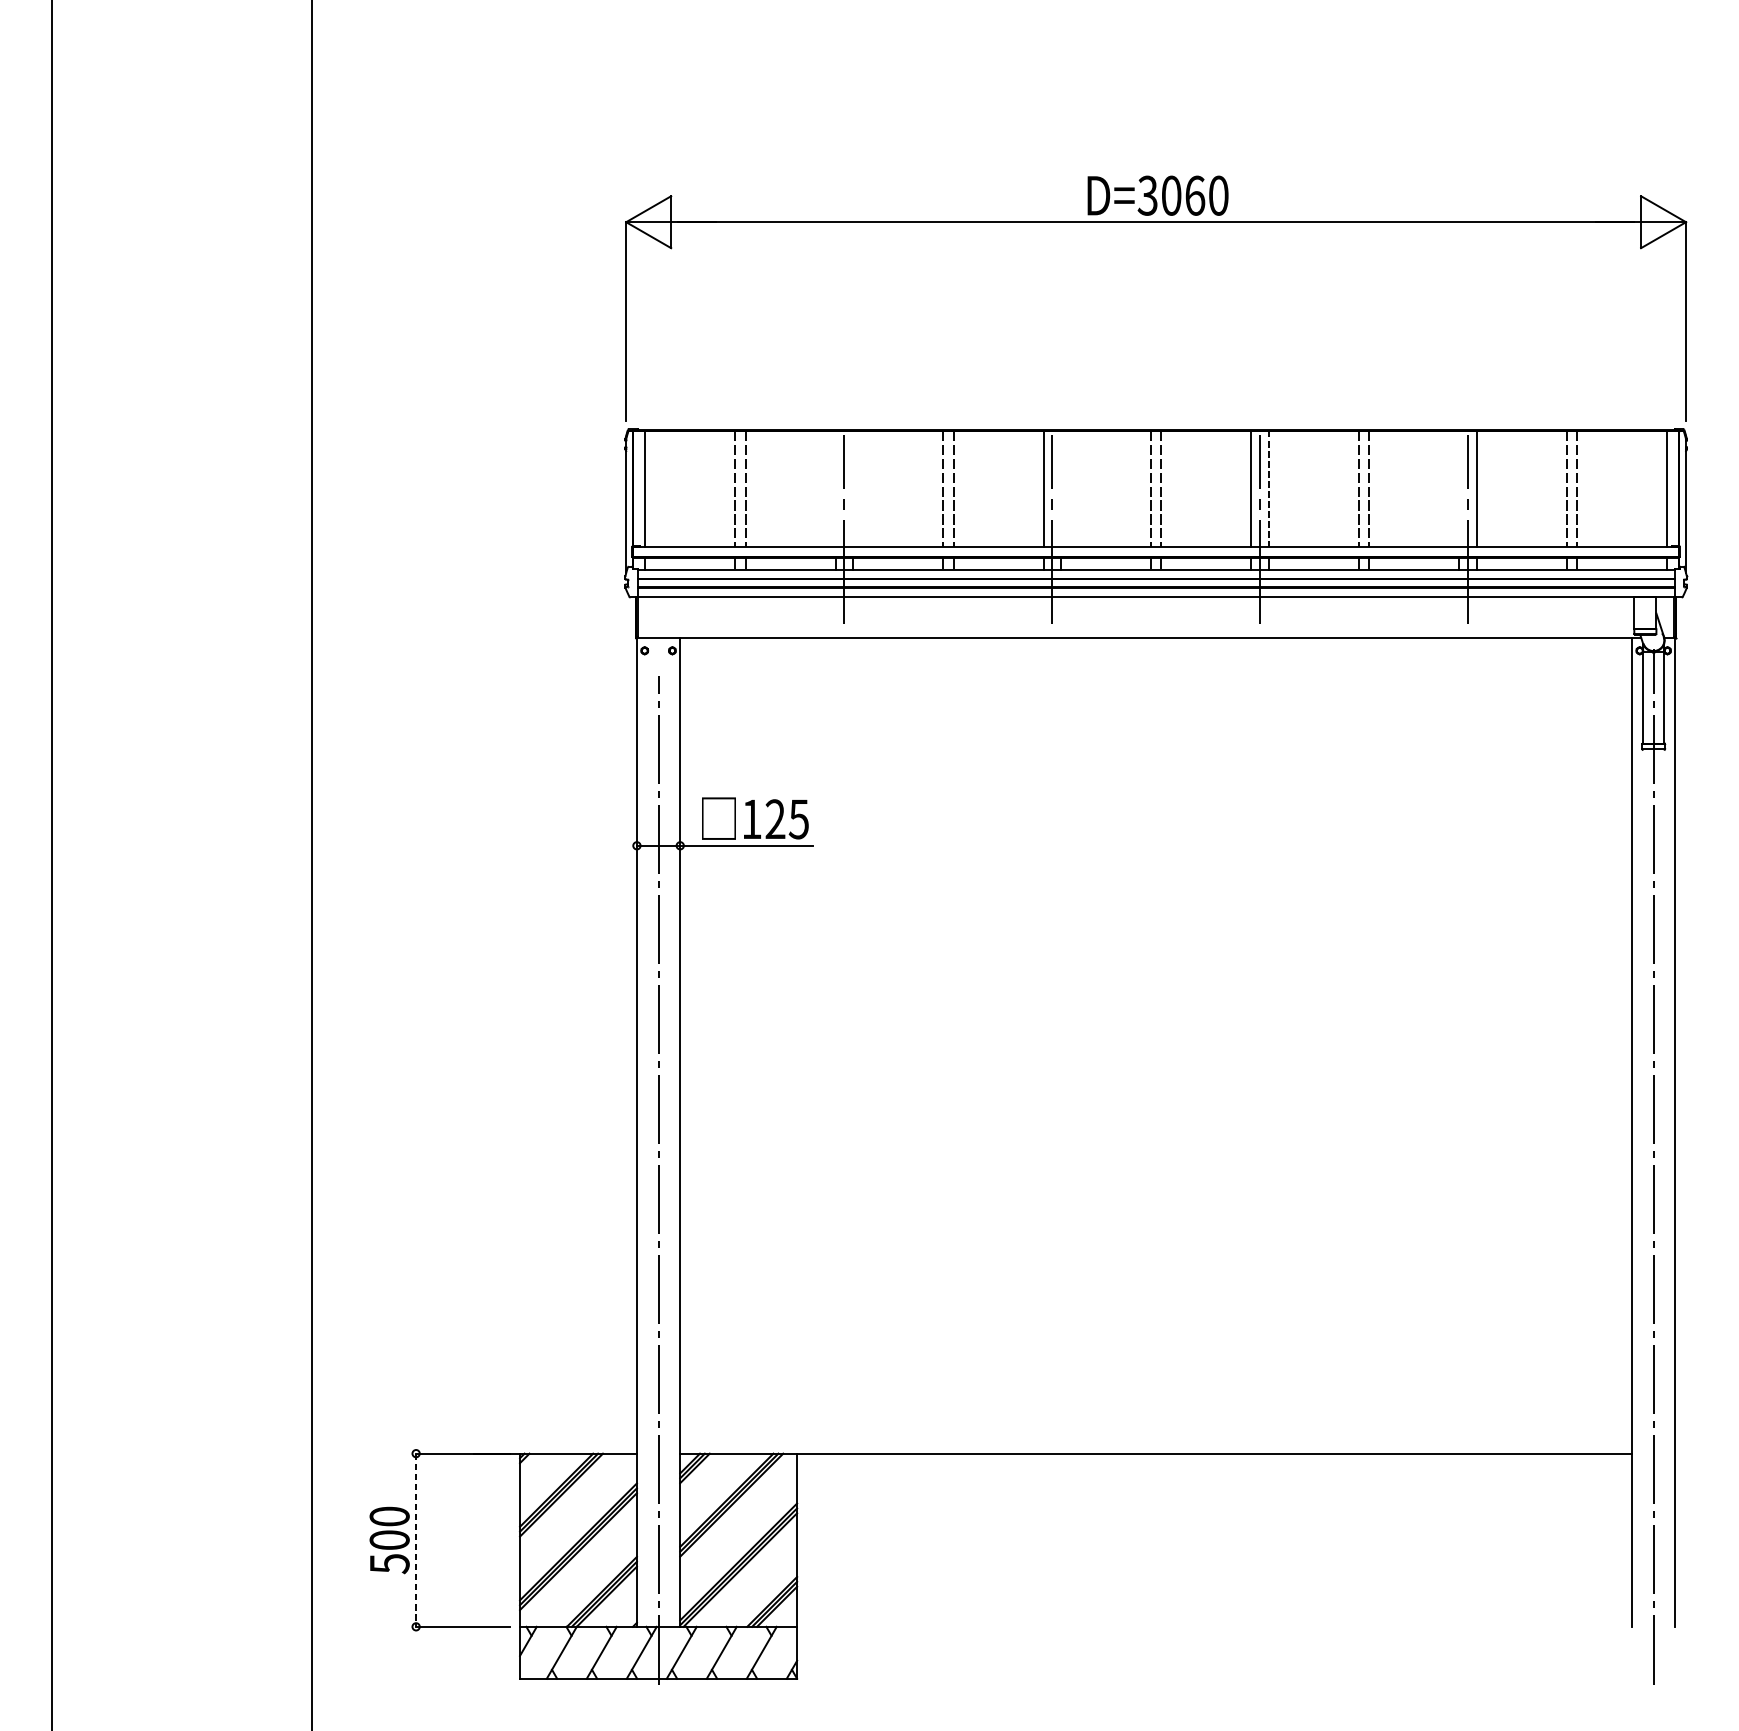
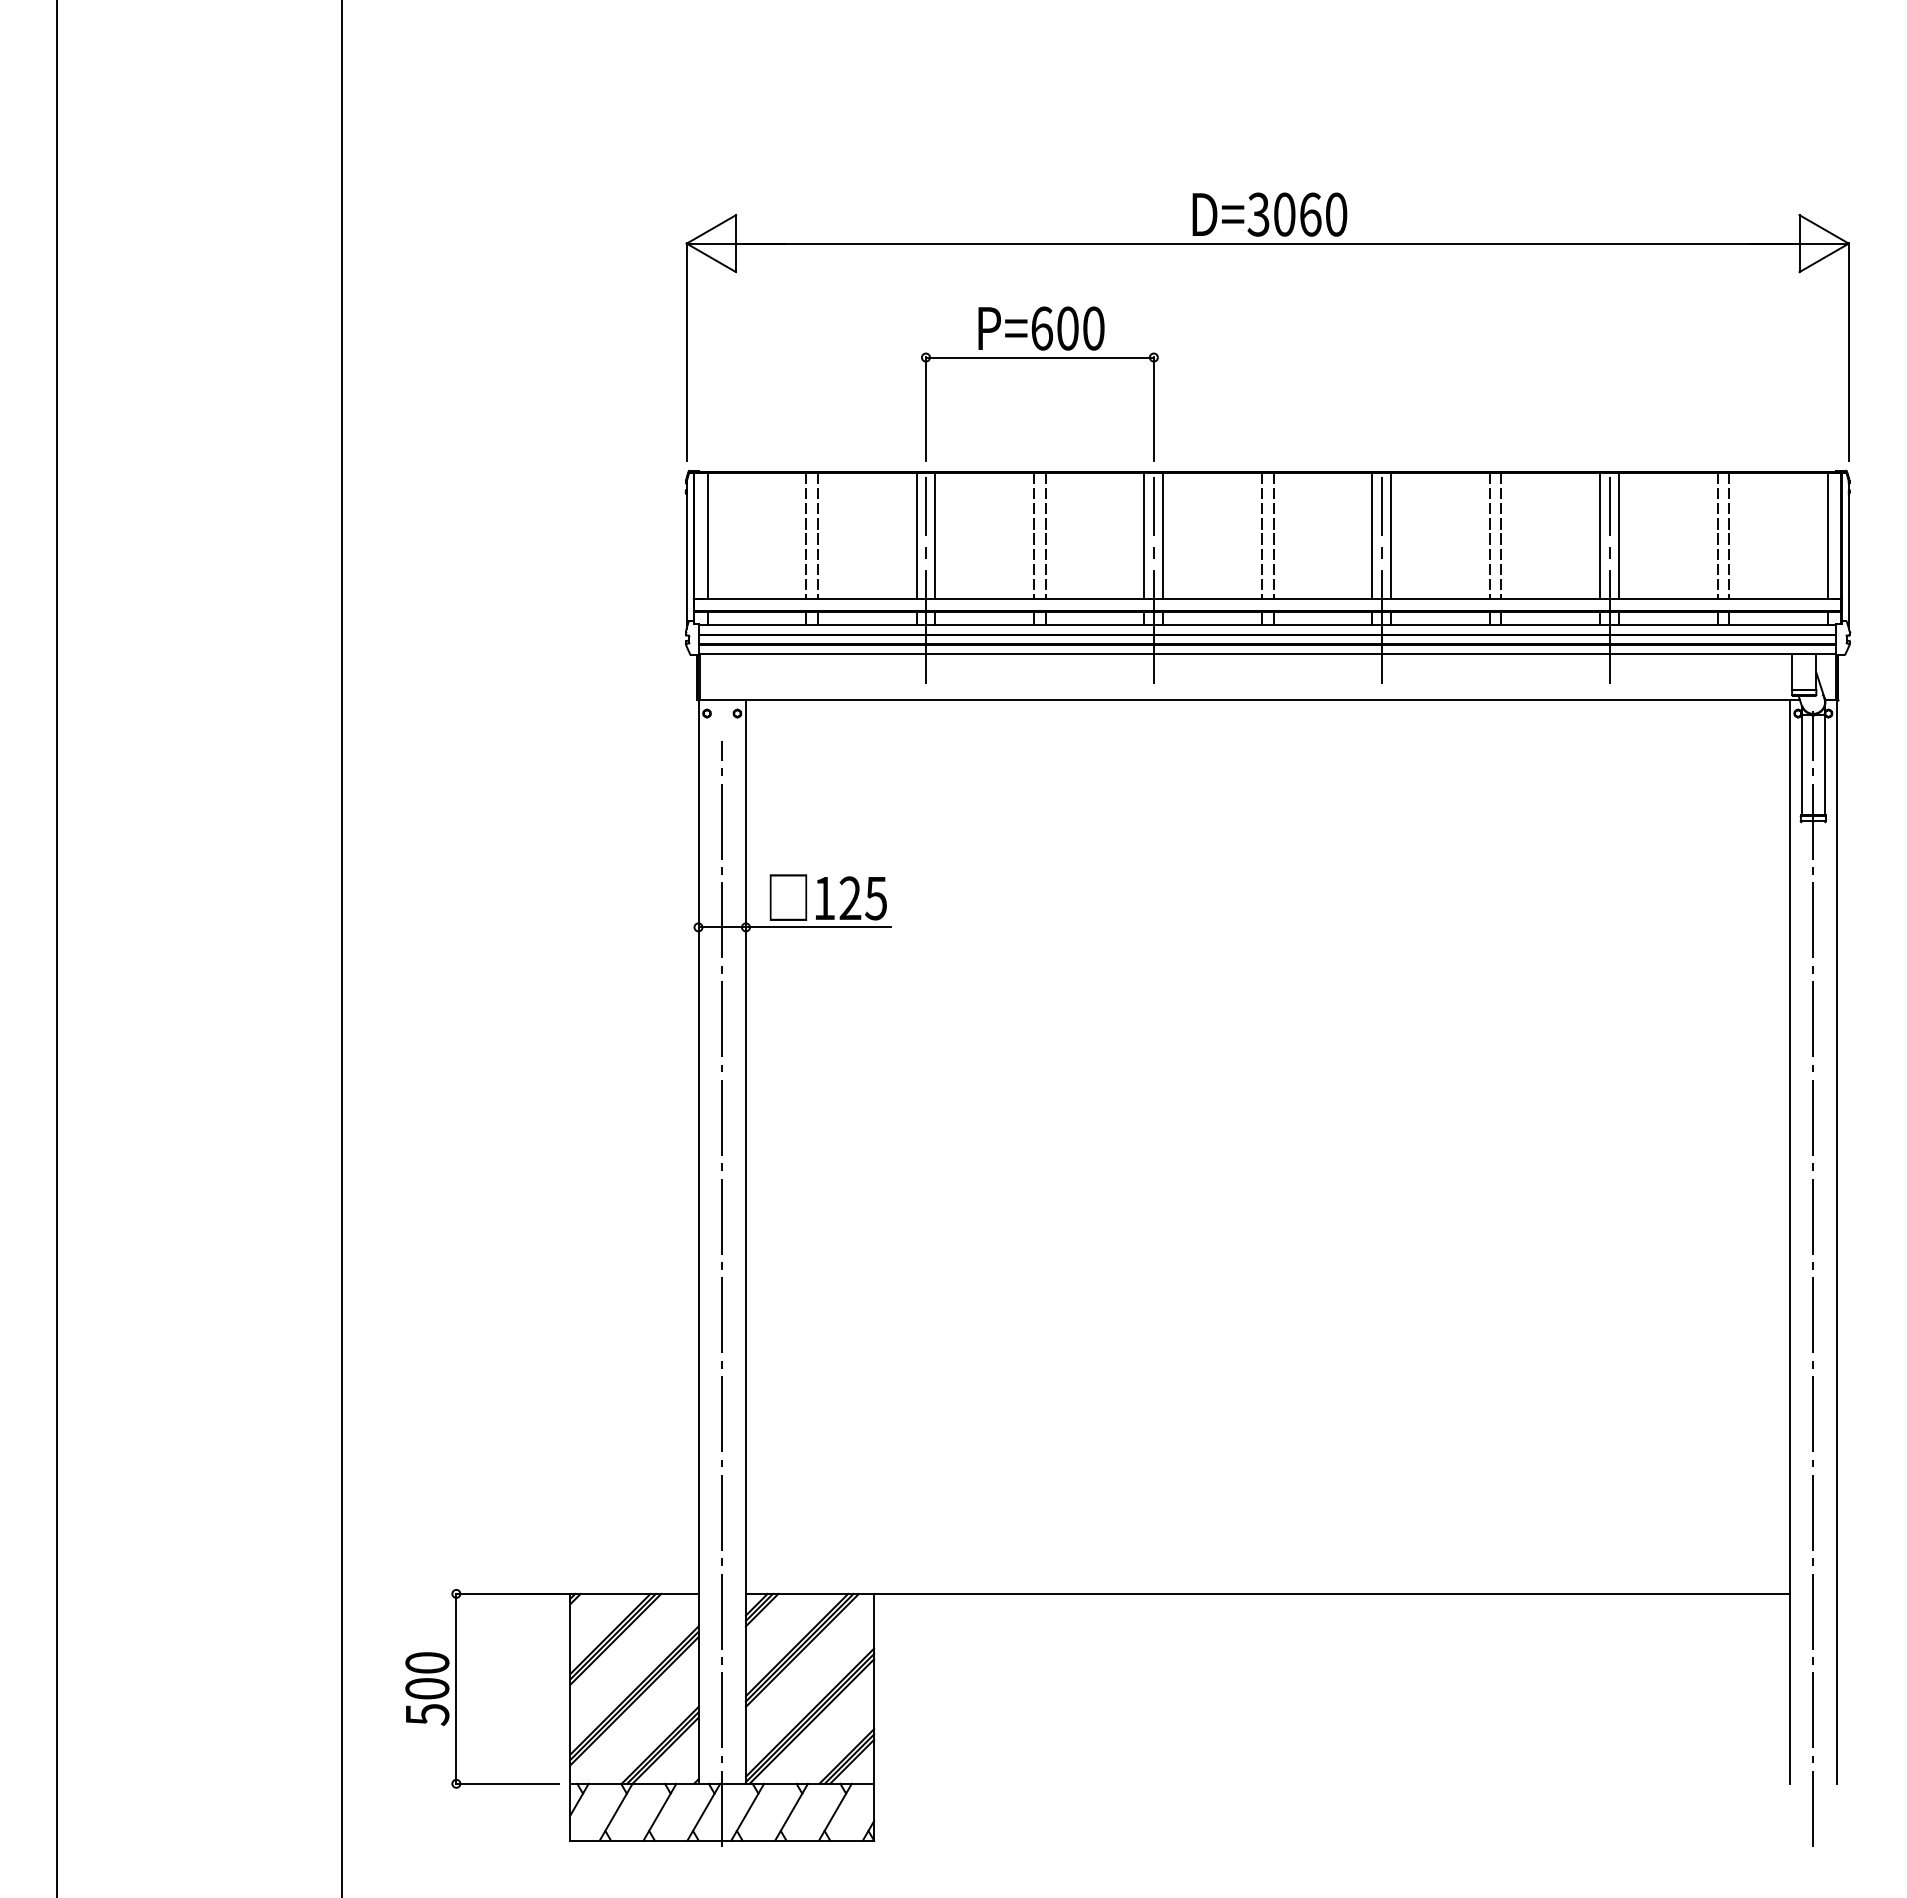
part: (947, 326) -> (1039, 358), added
line: (835, 488) -> (916, 535), added
line: (853, 488) -> (935, 535), added
line: (1061, 488) -> (1163, 535), added
line: (1459, 488) -> (1600, 535), added
line: (1268, 489) -> (1391, 536), dashed -> solid
line: (416, 1539) -> (456, 1688), dashed -> solid

